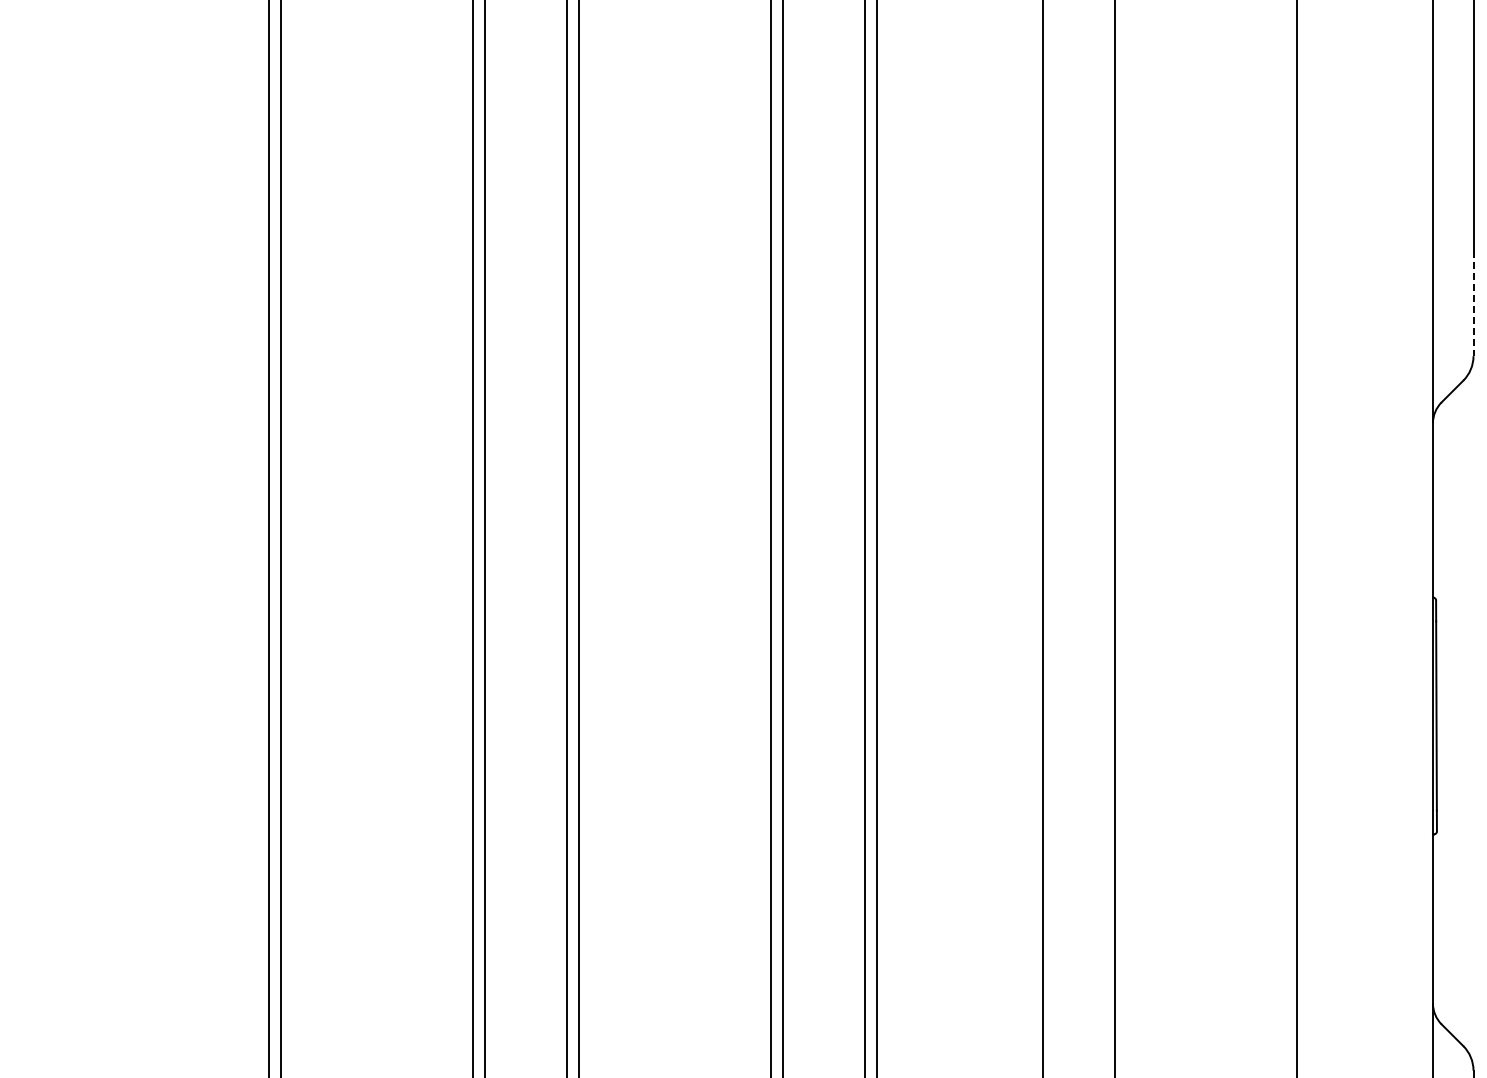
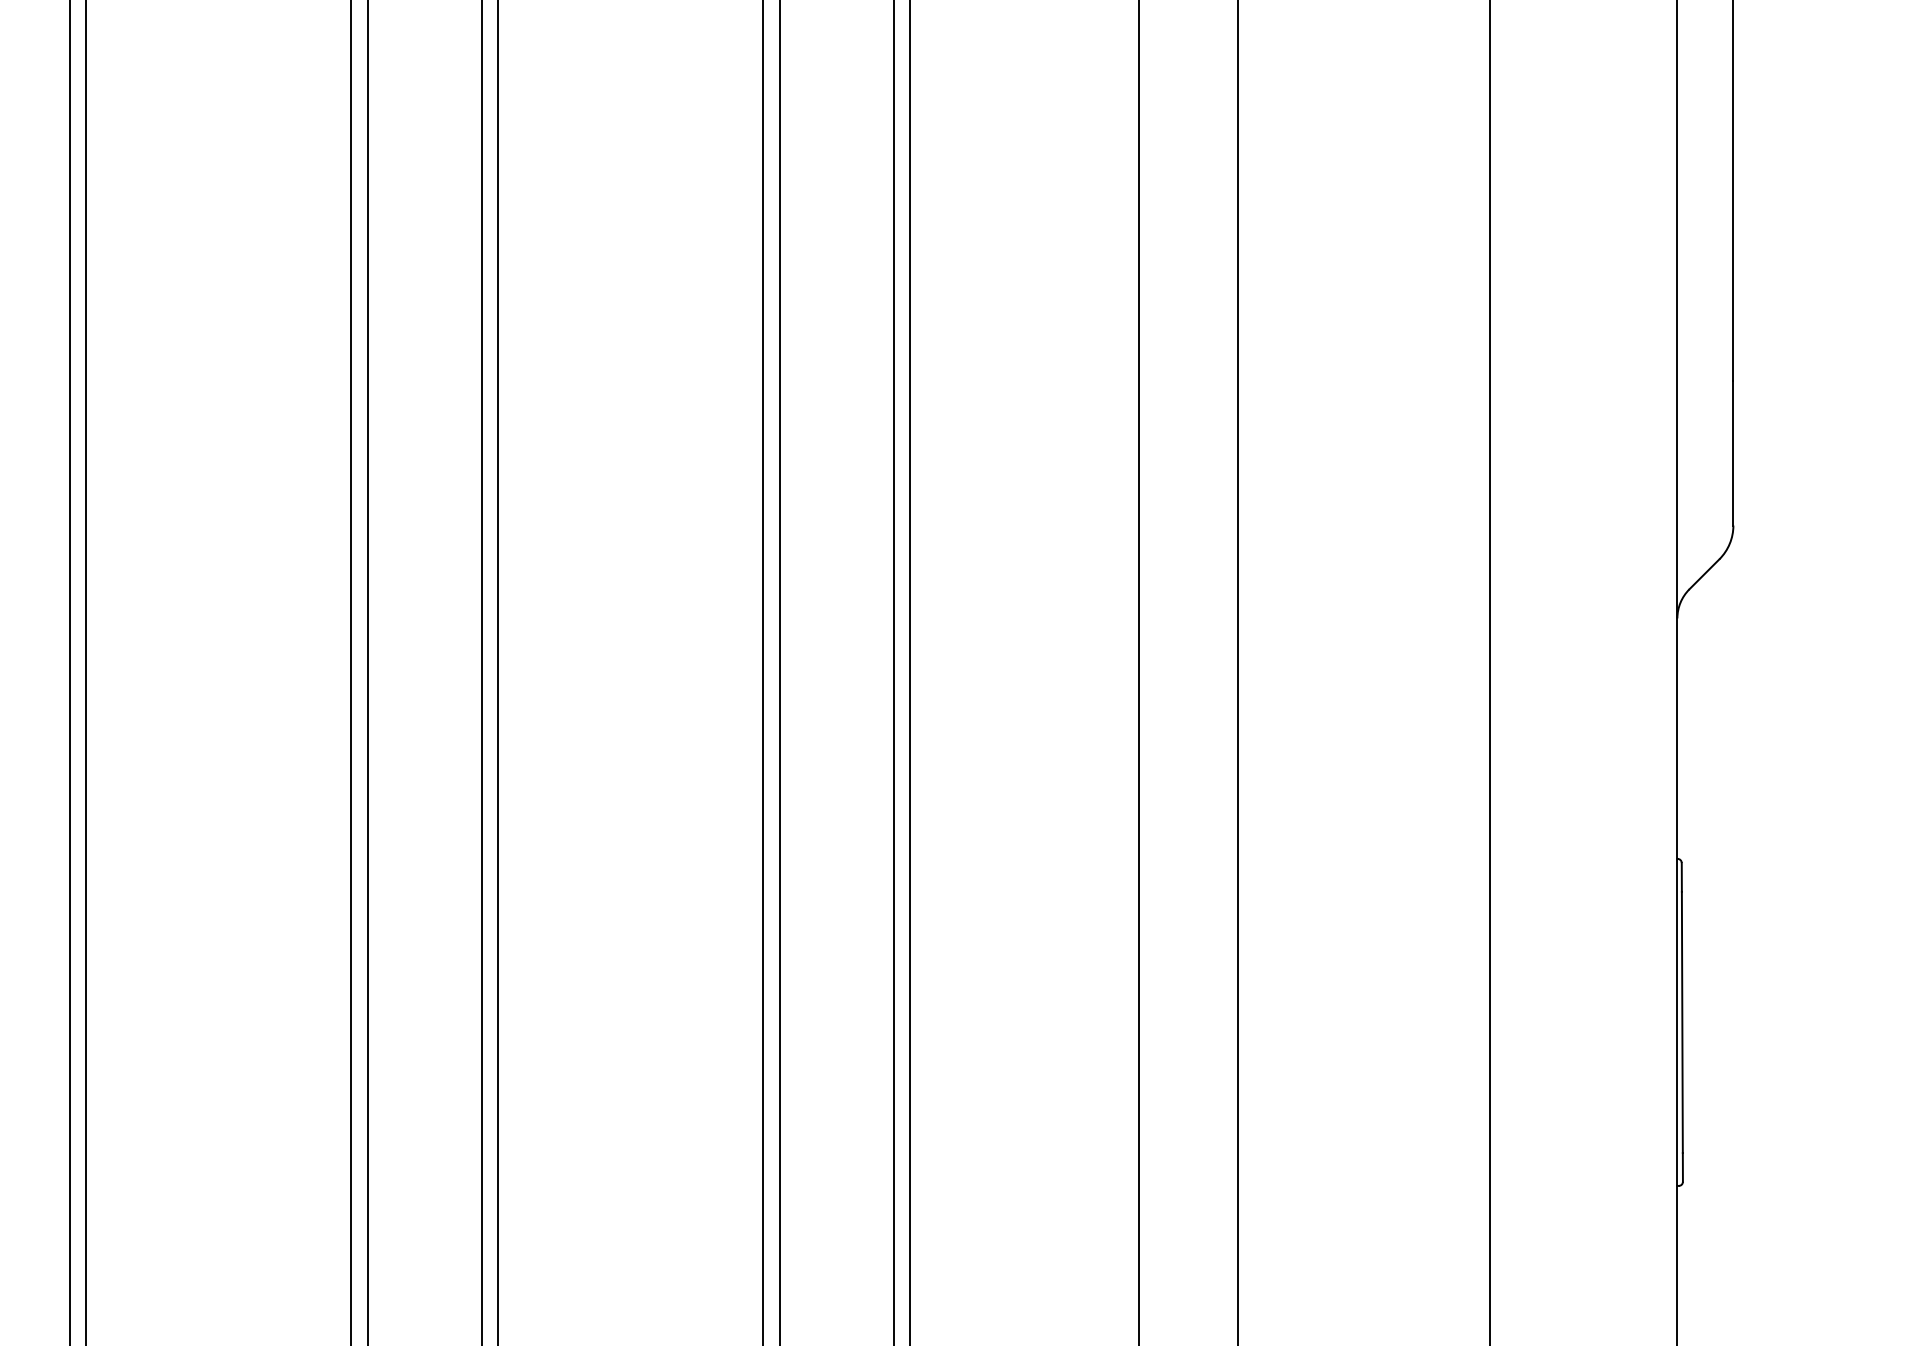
line: (1473, 304) -> (1733, 454), dashed -> solid

